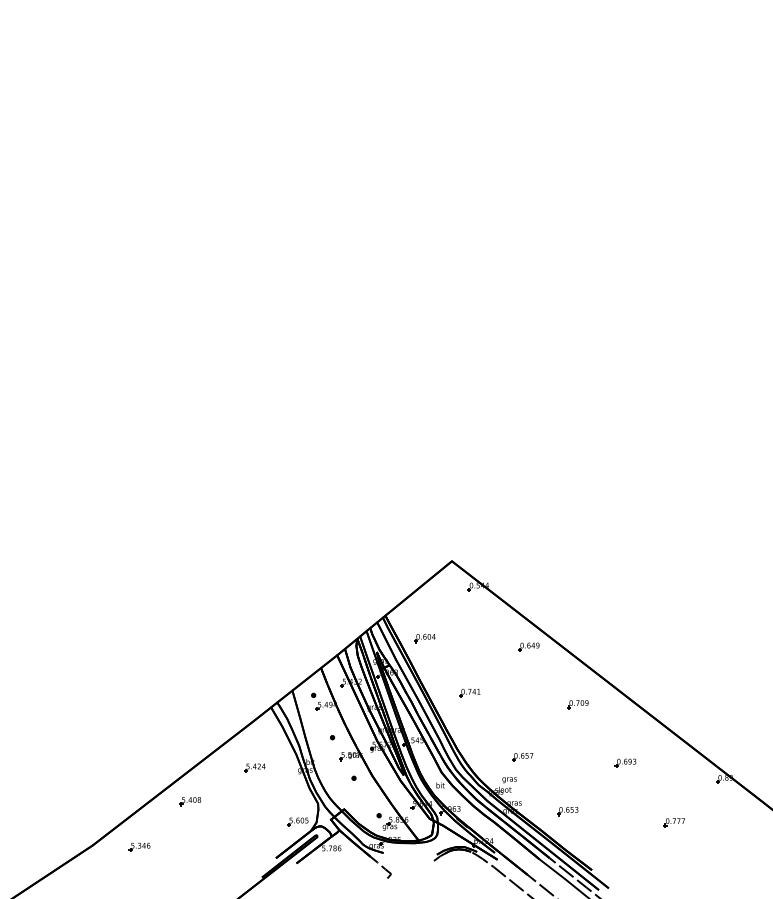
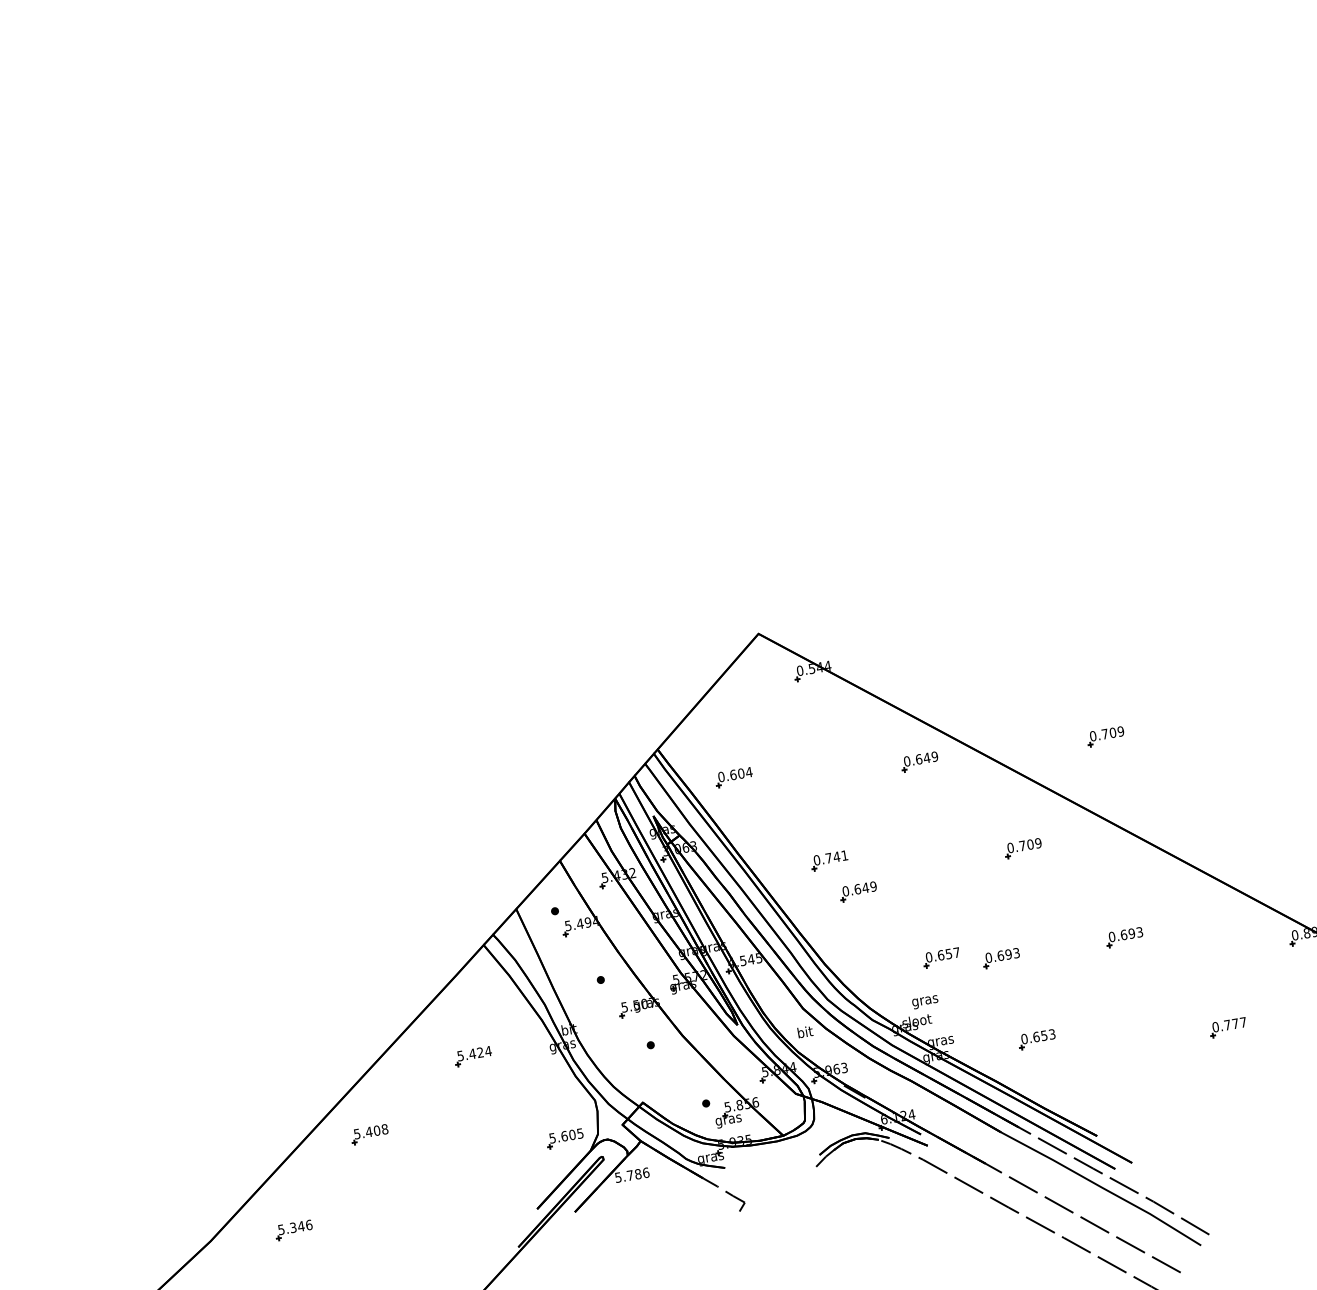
part: (633, 650) -> (1104, 736), added
part: (482, 712) -> (857, 891), added
part: (555, 762) -> (1000, 957), added

